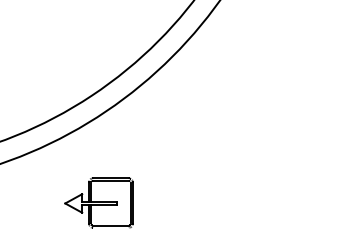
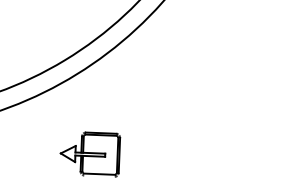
part: (98, 202) -> (89, 153), moved

